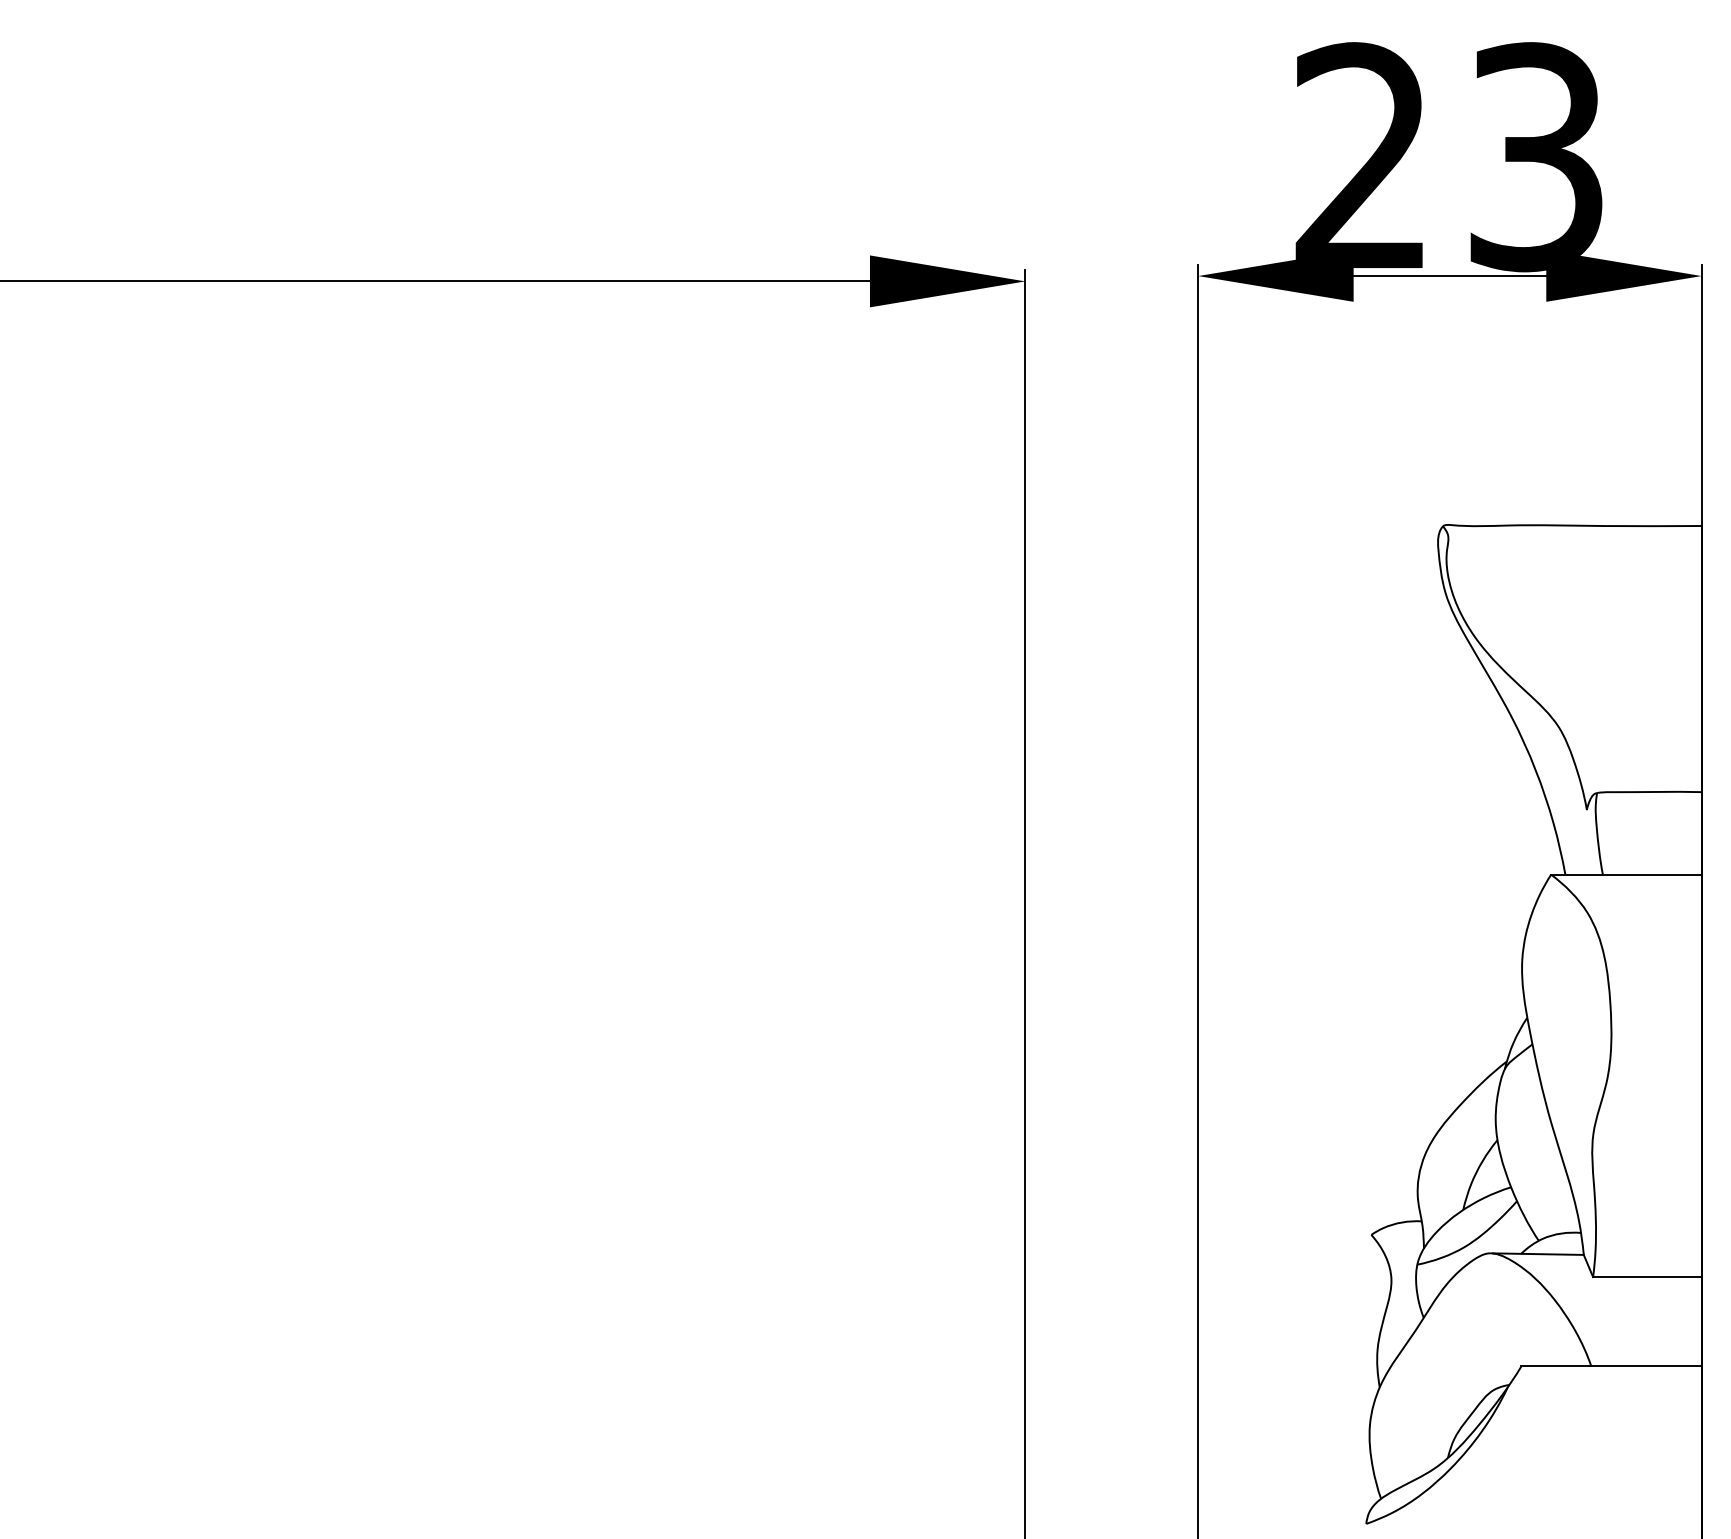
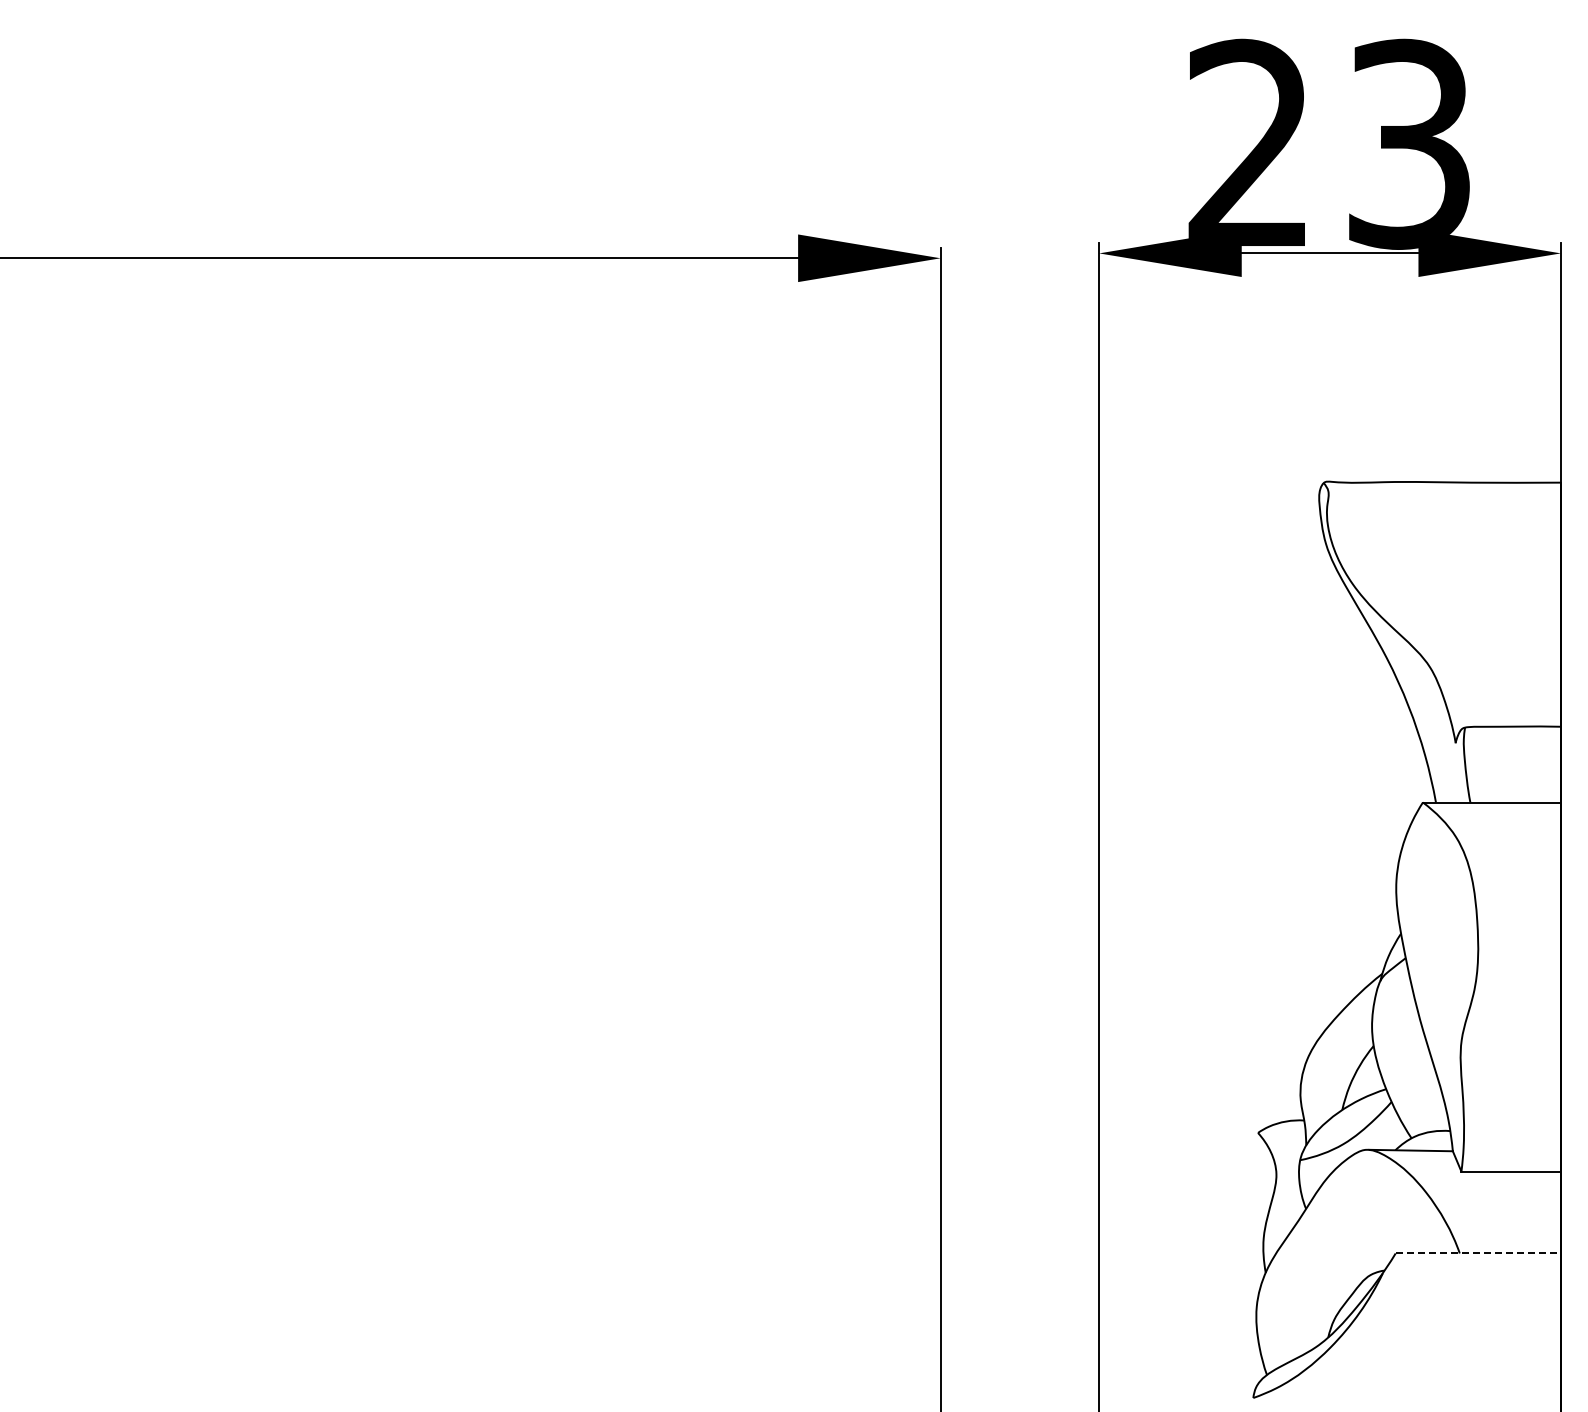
line: (1611, 1366) -> (1478, 1253), solid -> dashed

